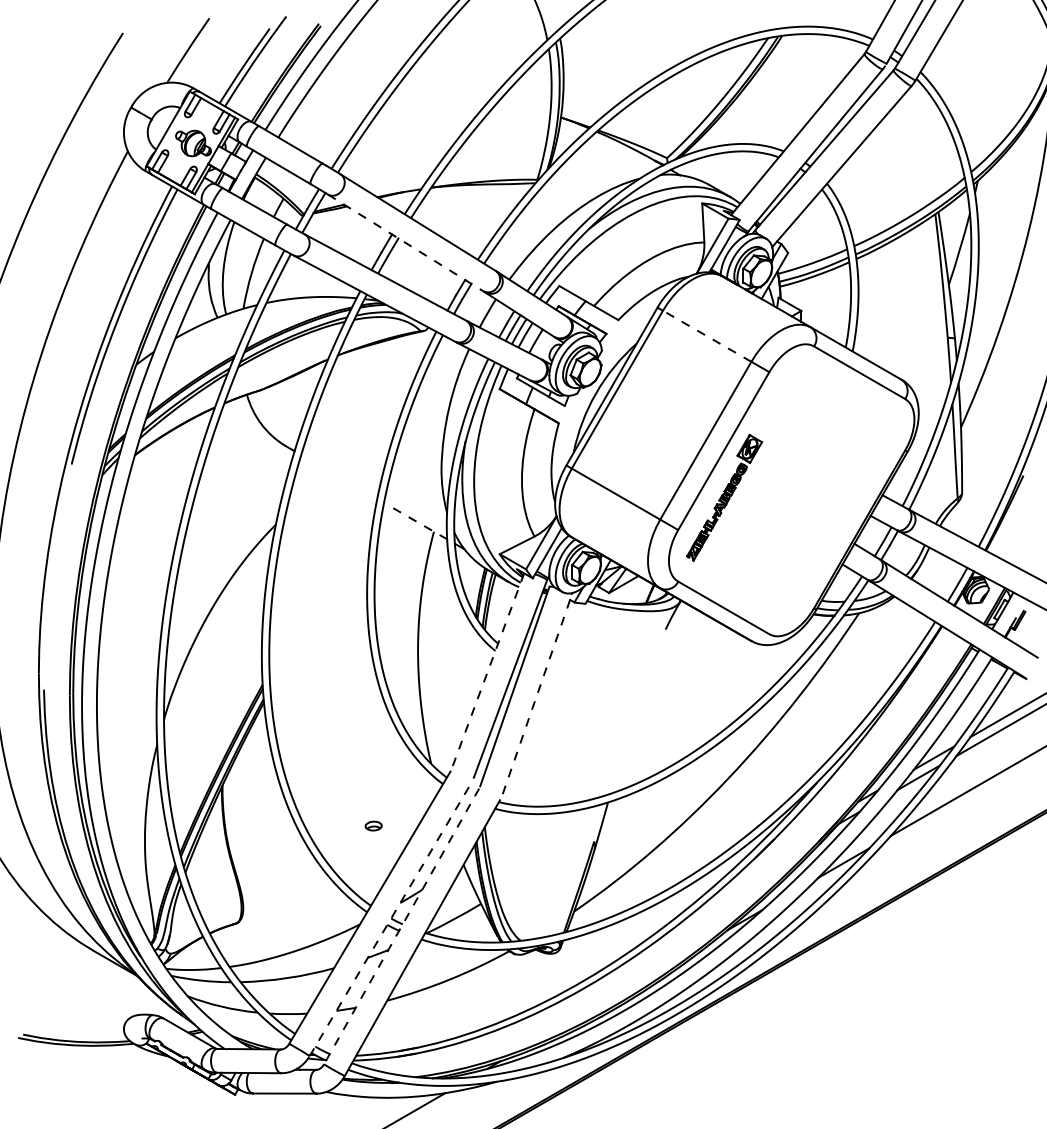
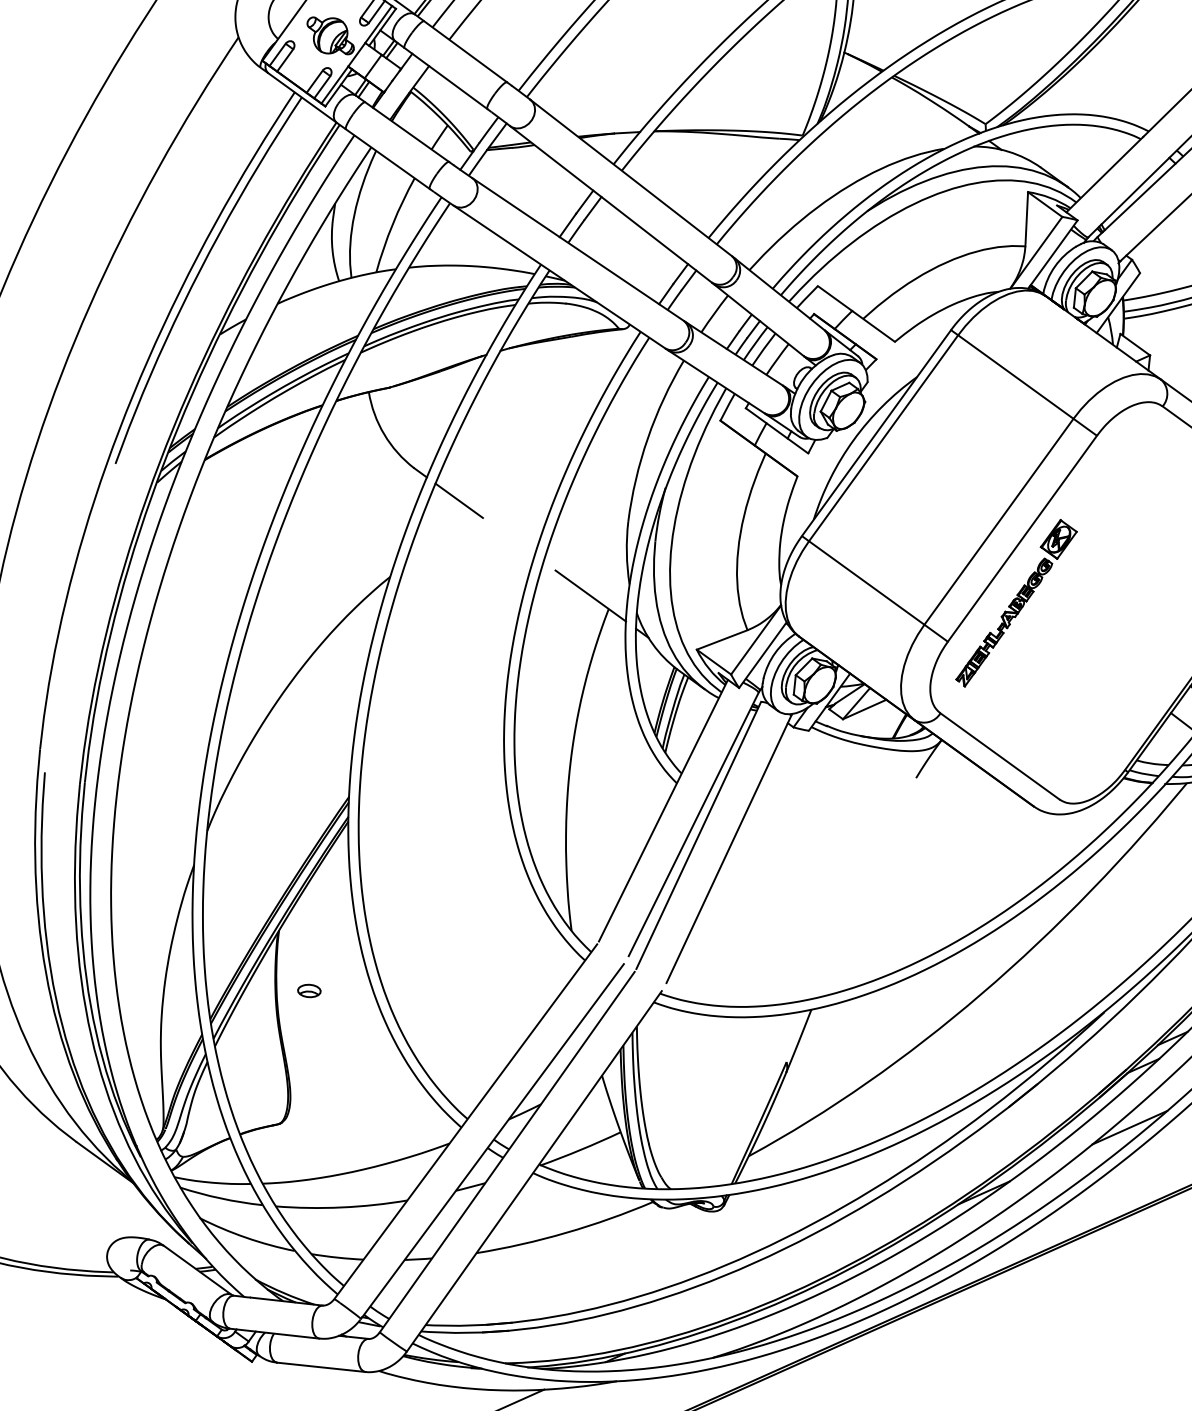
line: (406, 243) -> (611, 205), dashed -> solid
line: (706, 336) -> (1014, 377), dashed -> solid
line: (319, 465) -> (459, 500), added
line: (420, 523) -> (591, 595), dashed -> solid
line: (487, 671) -> (662, 810), dashed -> solid
line: (537, 694) -> (729, 849), dashed -> solid
part: (373, 825) -> (309, 990), moved
line: (390, 919) -> (492, 1140), dashed -> solid
line: (401, 926) -> (507, 1152), dashed -> solid

